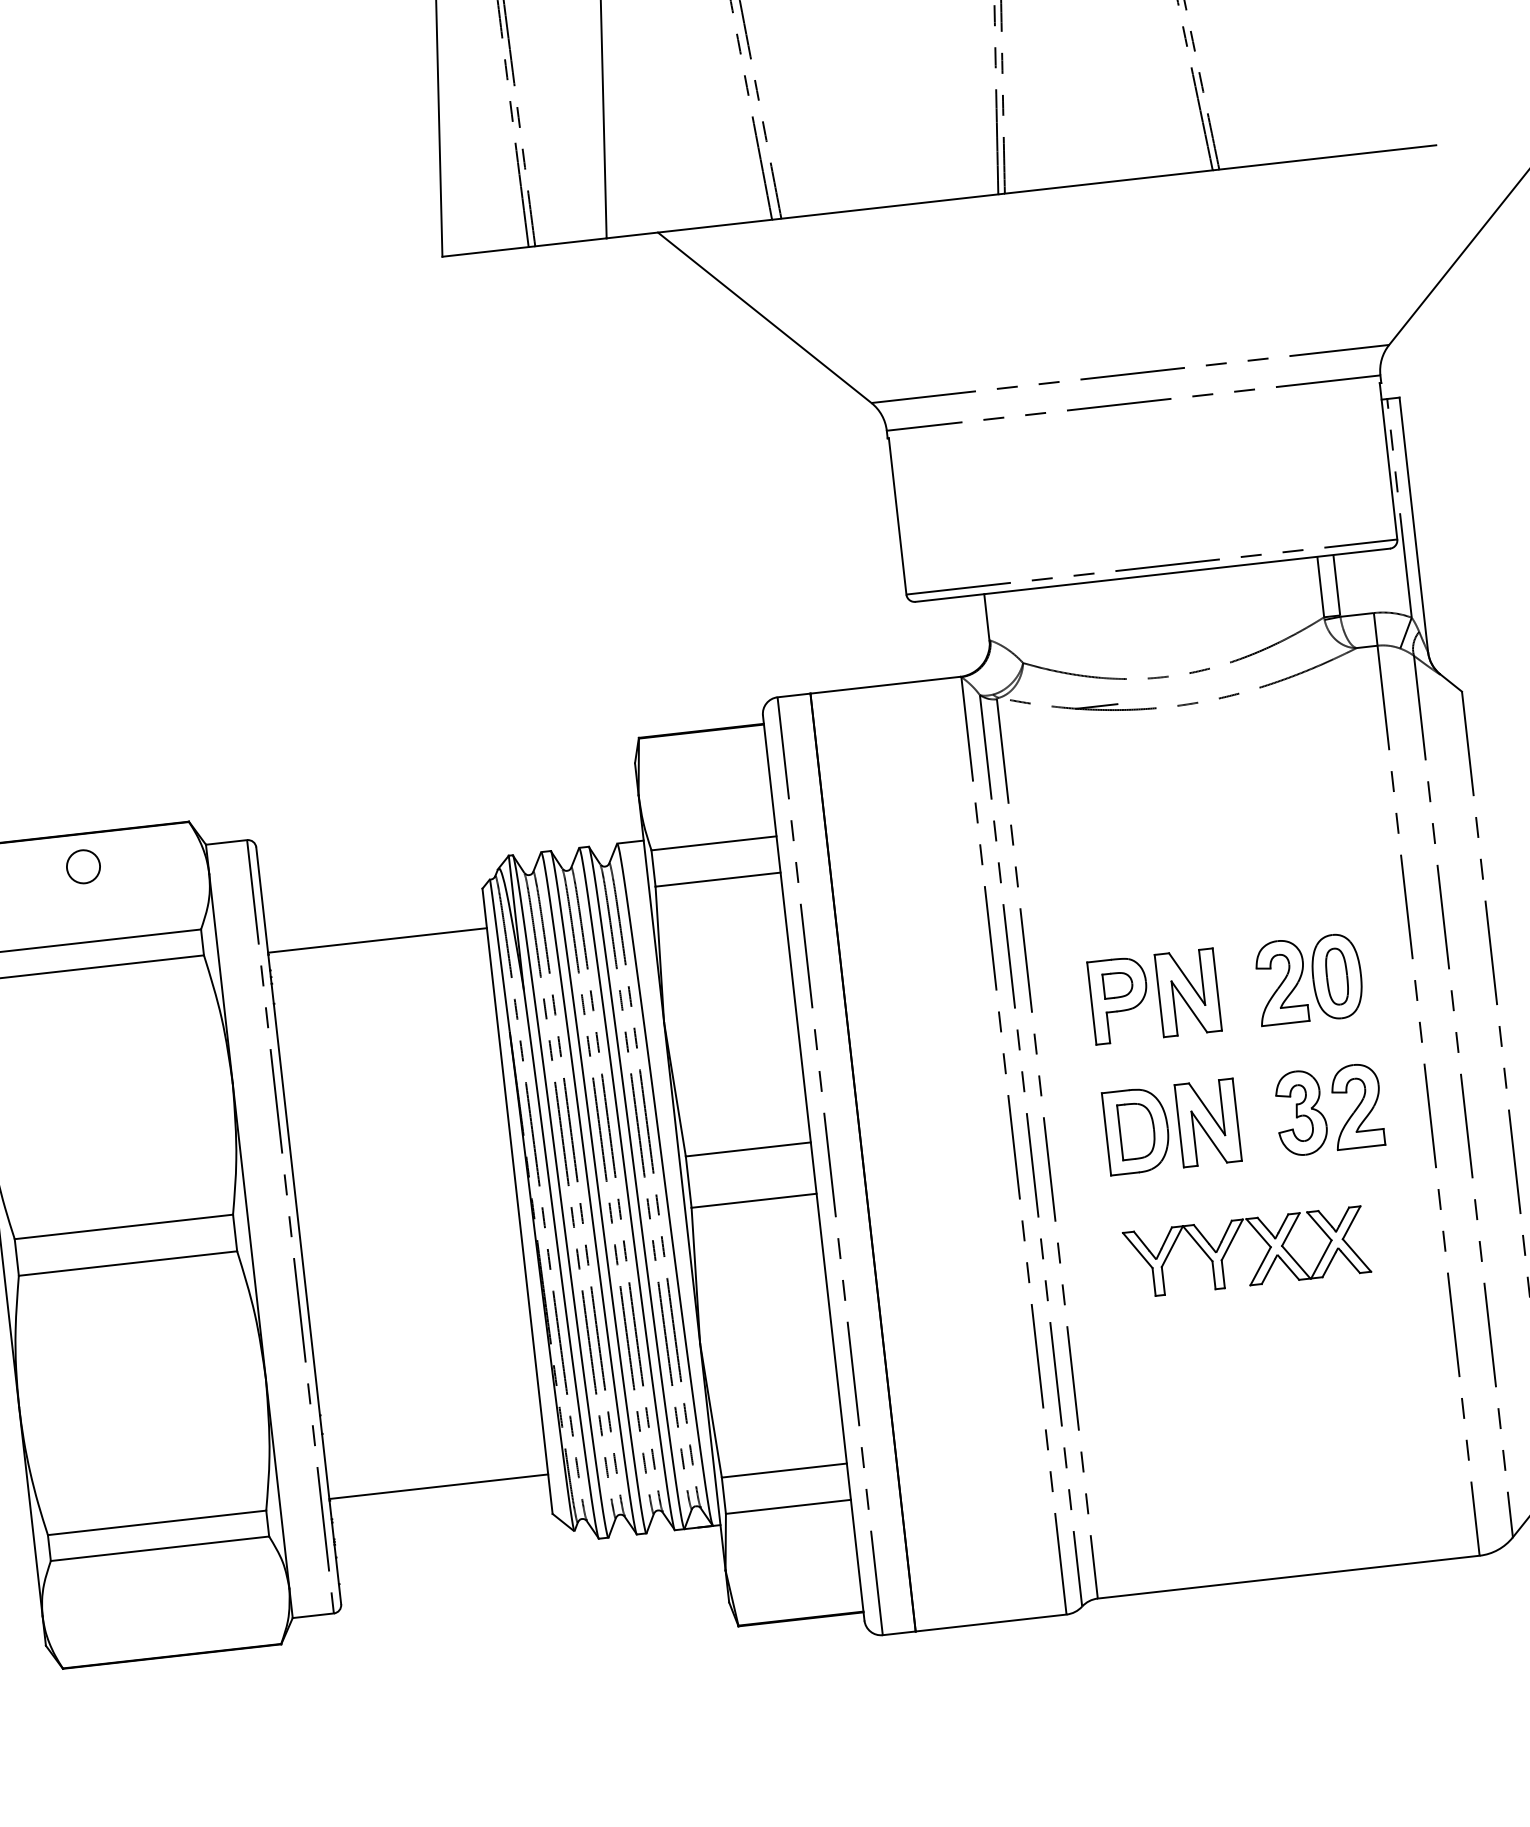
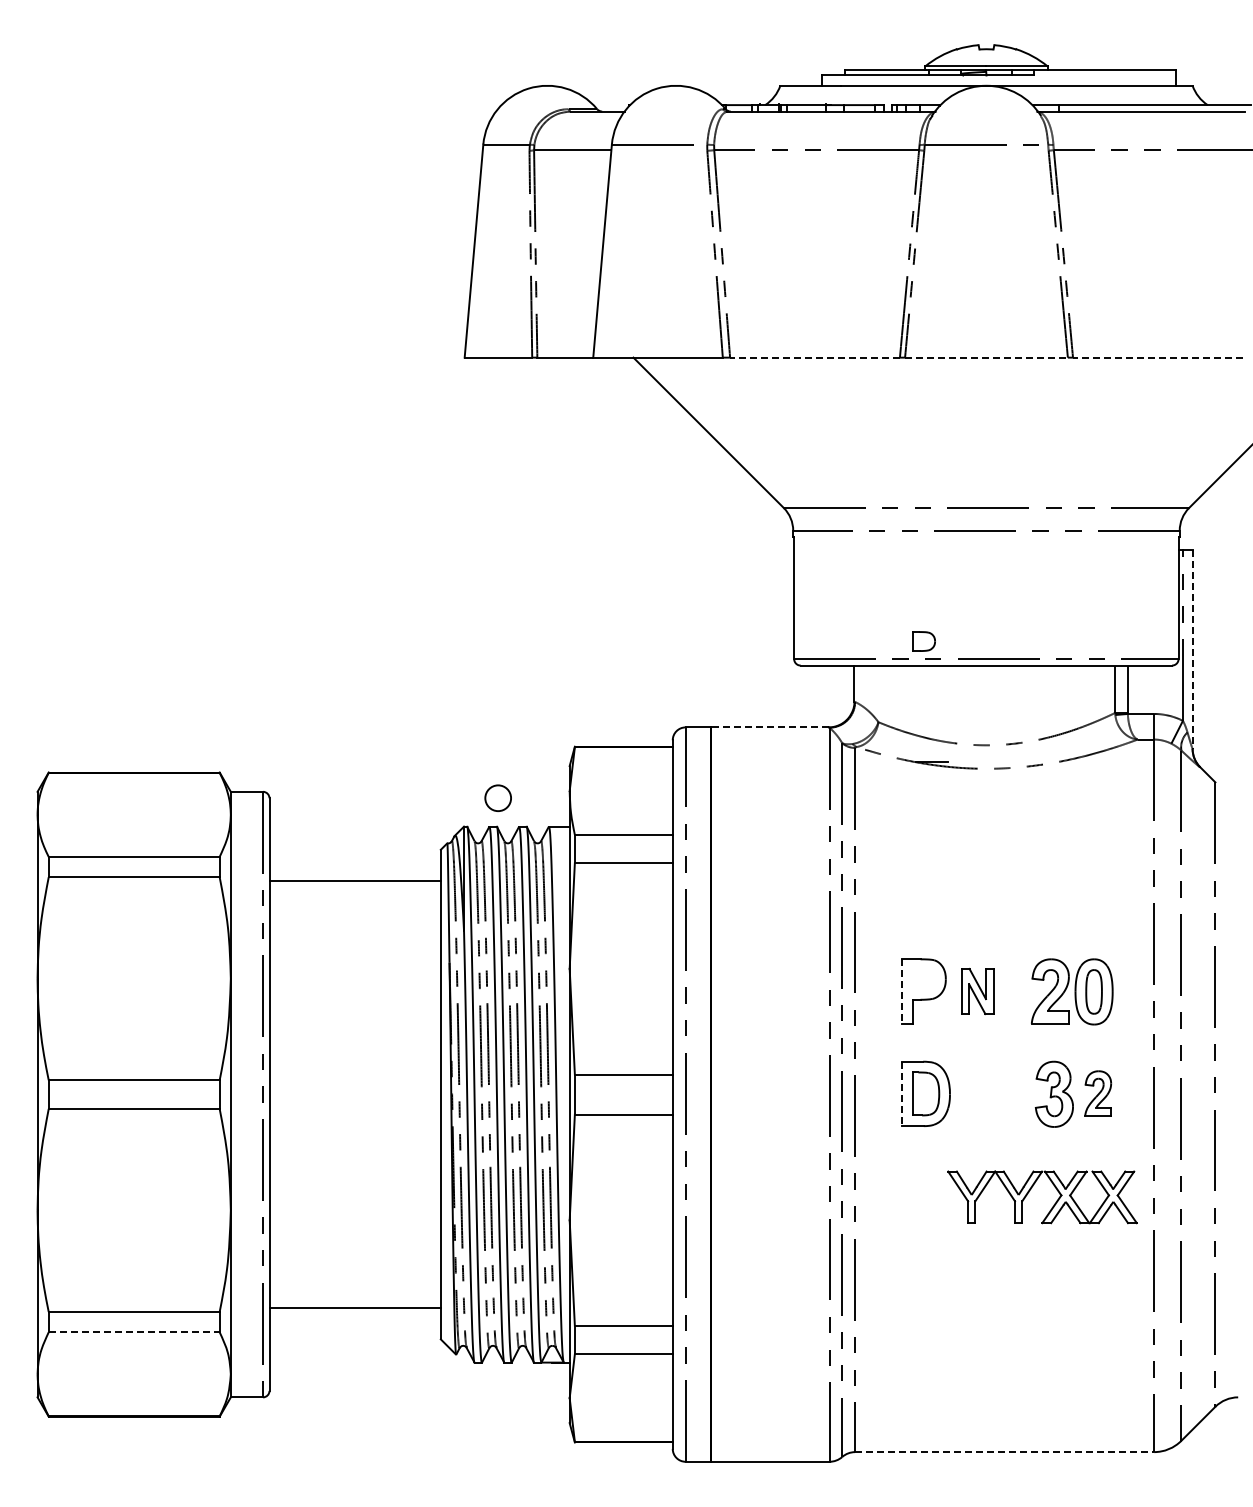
line: (1327, 157) -> (1157, 357), solid -> dashed
line: (1108, 181) -> (986, 357), solid -> dashed
line: (890, 206) -> (815, 357), solid -> dashed
line: (1413, 525) -> (1192, 649), solid -> dashed
line: (885, 685) -> (770, 727), solid -> dashed
circle: (82, 865) -> (497, 797), moved
part: (1117, 985) -> (923, 641), moved
part: (1188, 992) -> (977, 991), size x0.7
line: (1092, 1004) -> (902, 992), solid -> dashed
part: (1356, 1105) -> (1097, 1093), size x0.7
part: (1207, 1122) -> (981, 1093), removed
line: (1107, 1135) -> (902, 1094), solid -> dashed
part: (1263, 1258) -> (1054, 1203), moved
line: (160, 1549) -> (134, 1332), solid -> dashed
line: (1289, 1577) -> (1005, 1452), solid -> dashed

